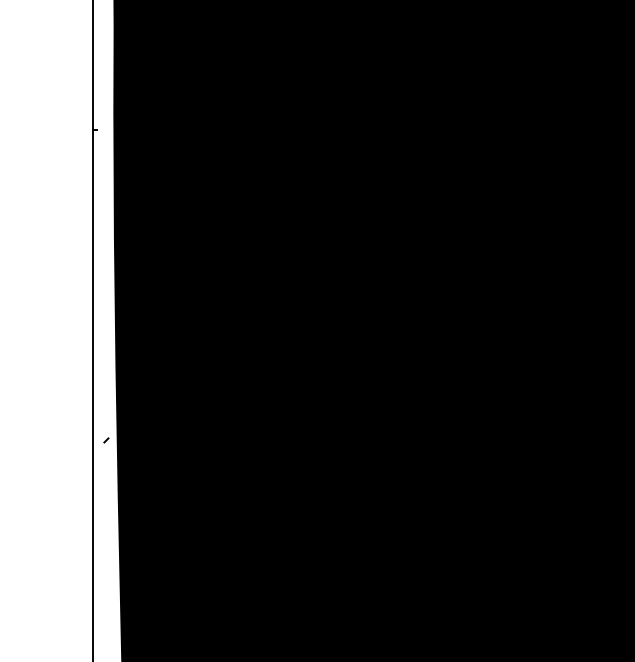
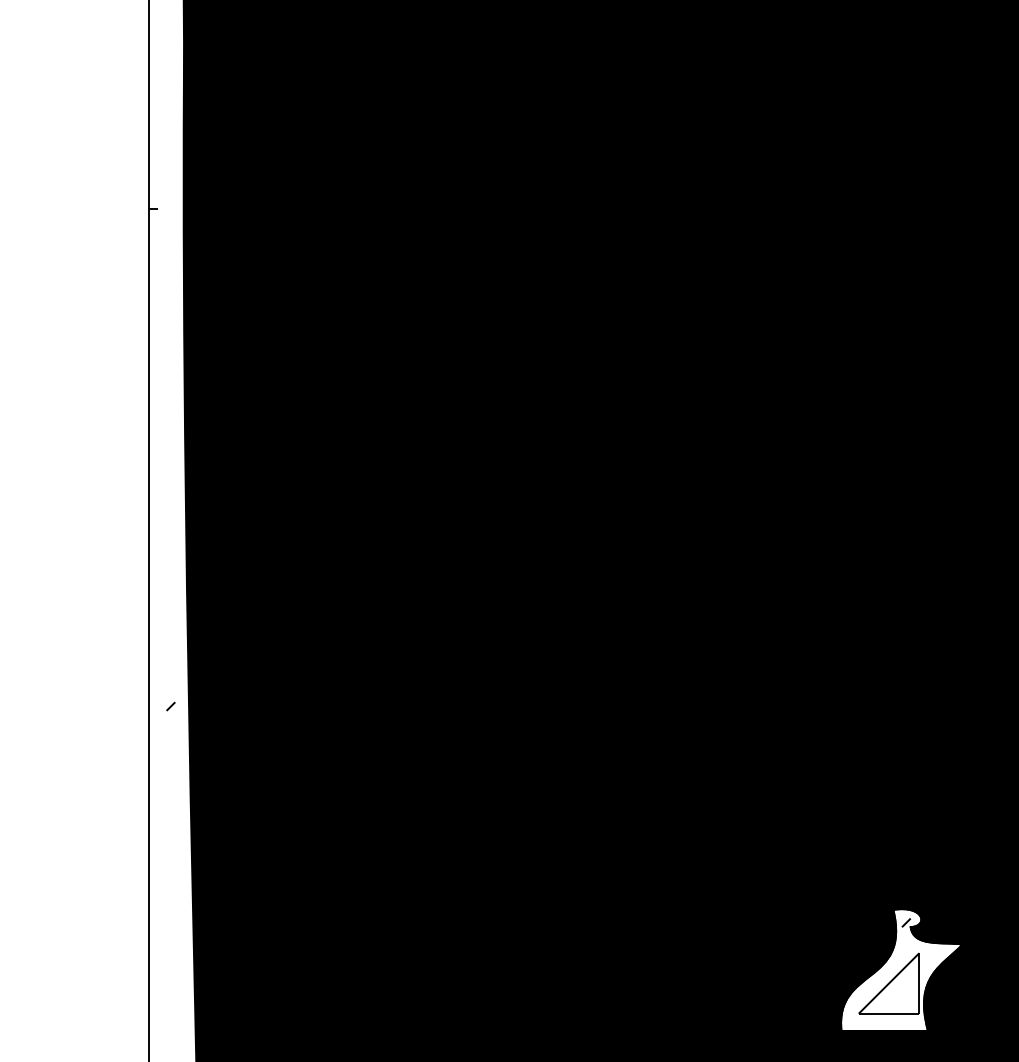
fill: (561, 604) -> (900, 969), removed

